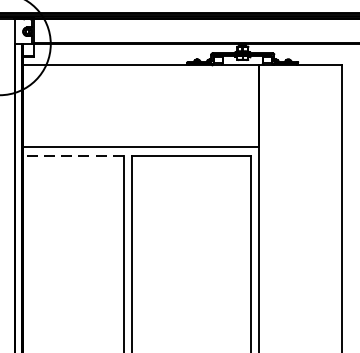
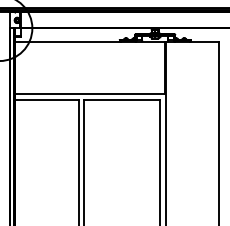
line: (72, 155) -> (46, 99), dashed -> solid

